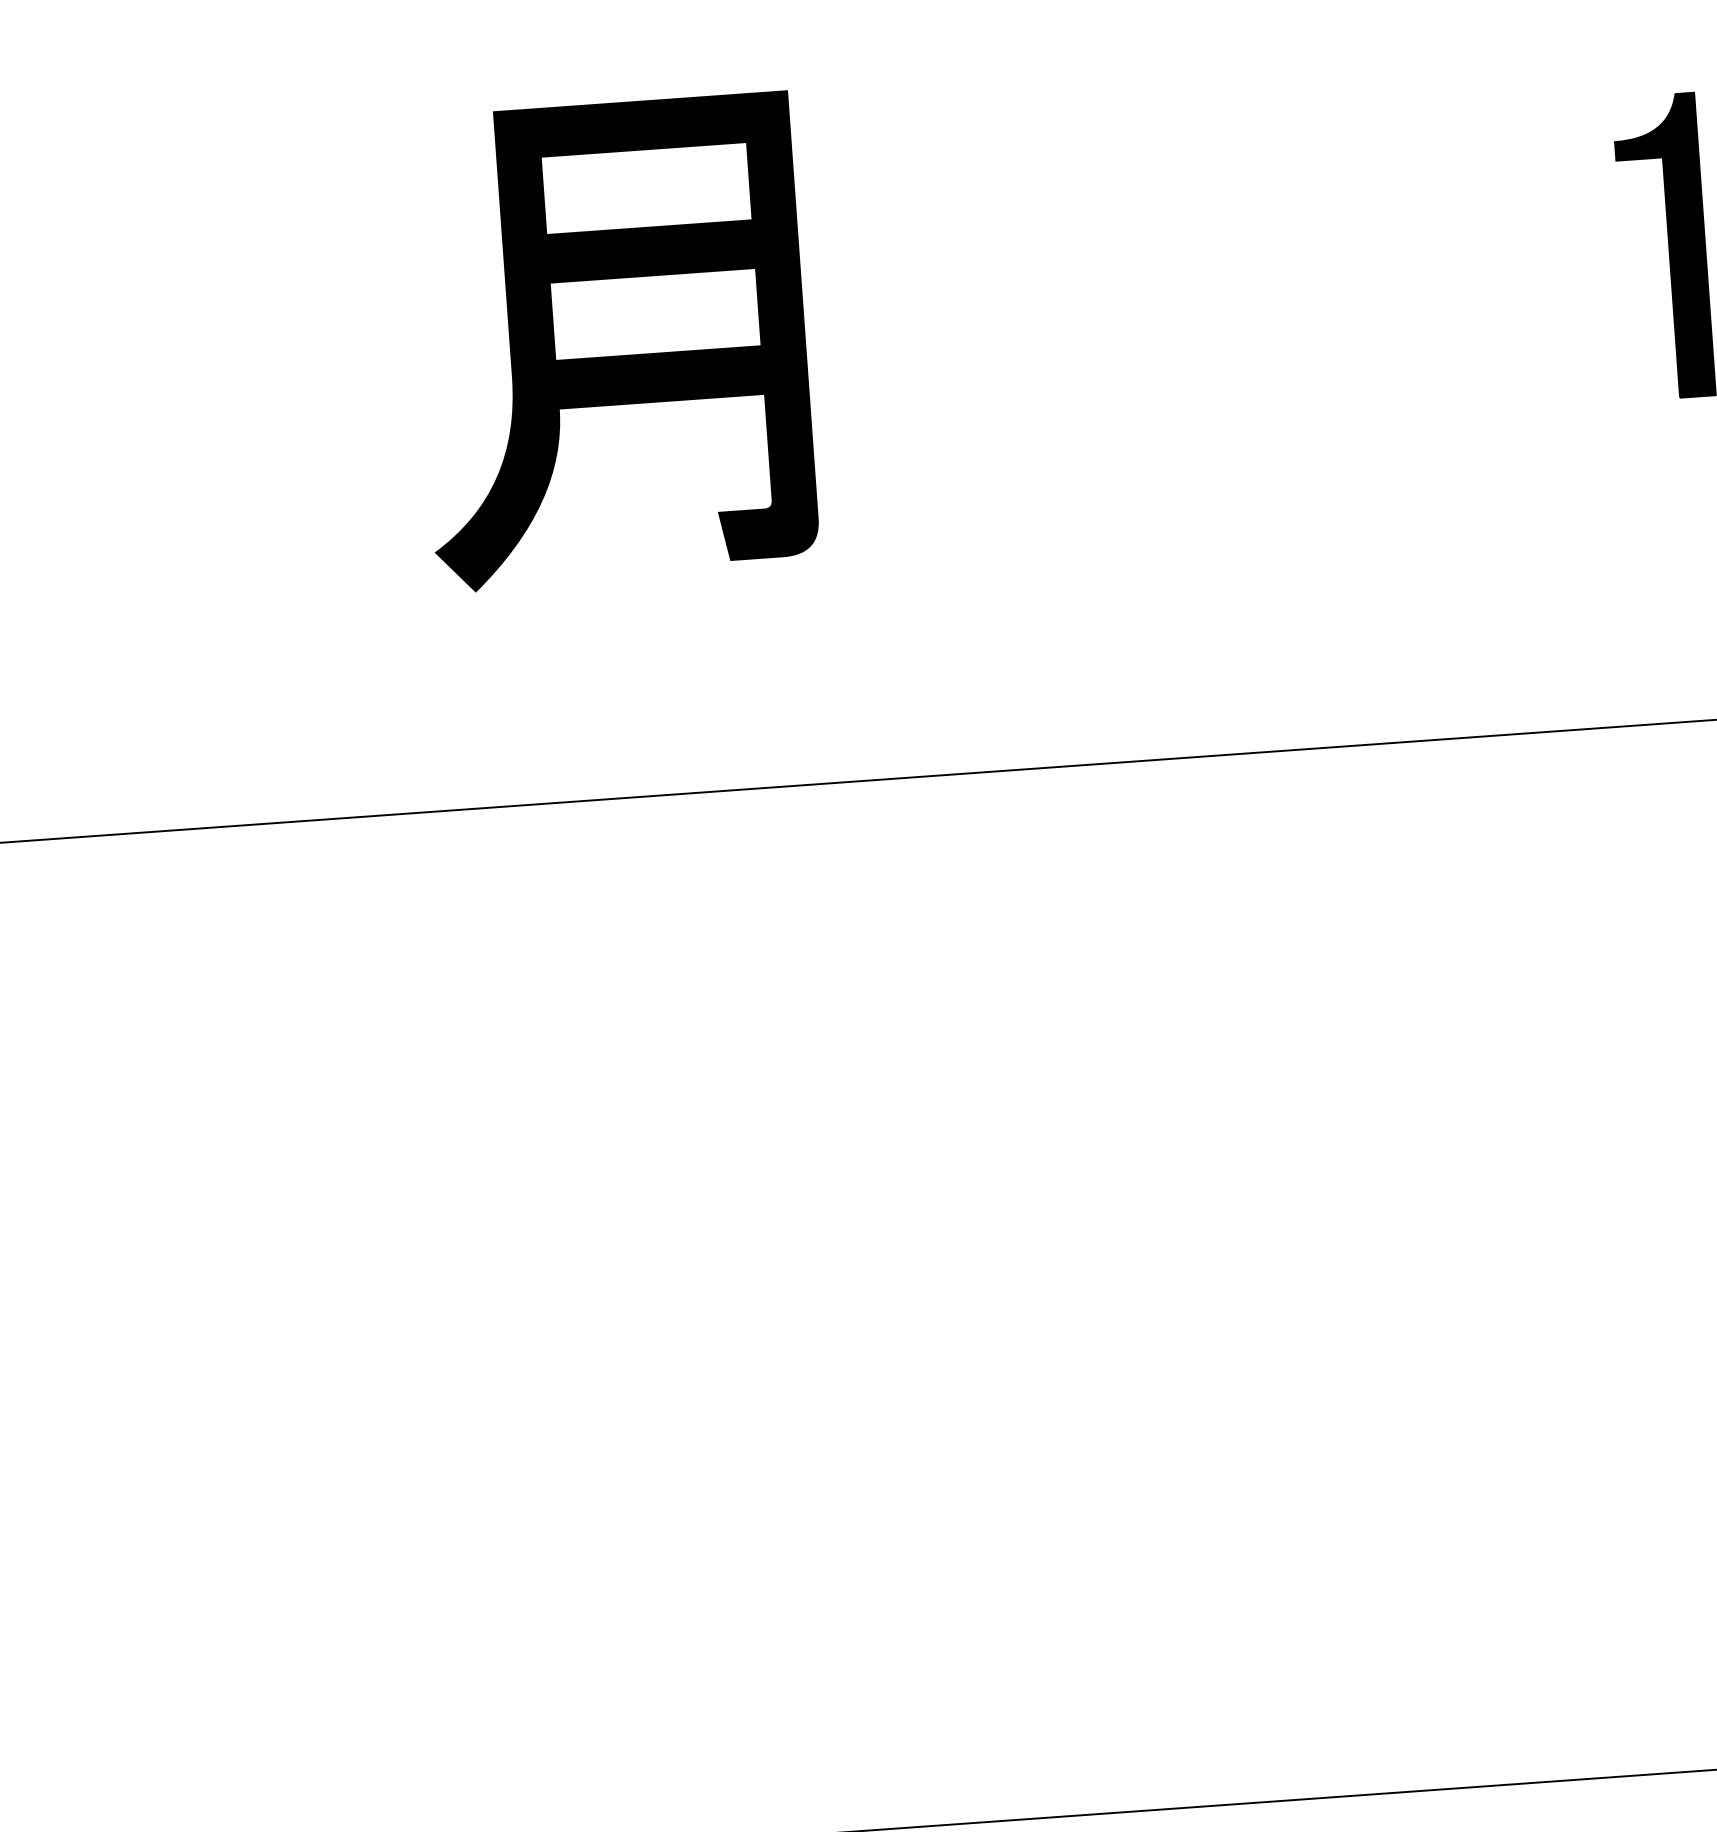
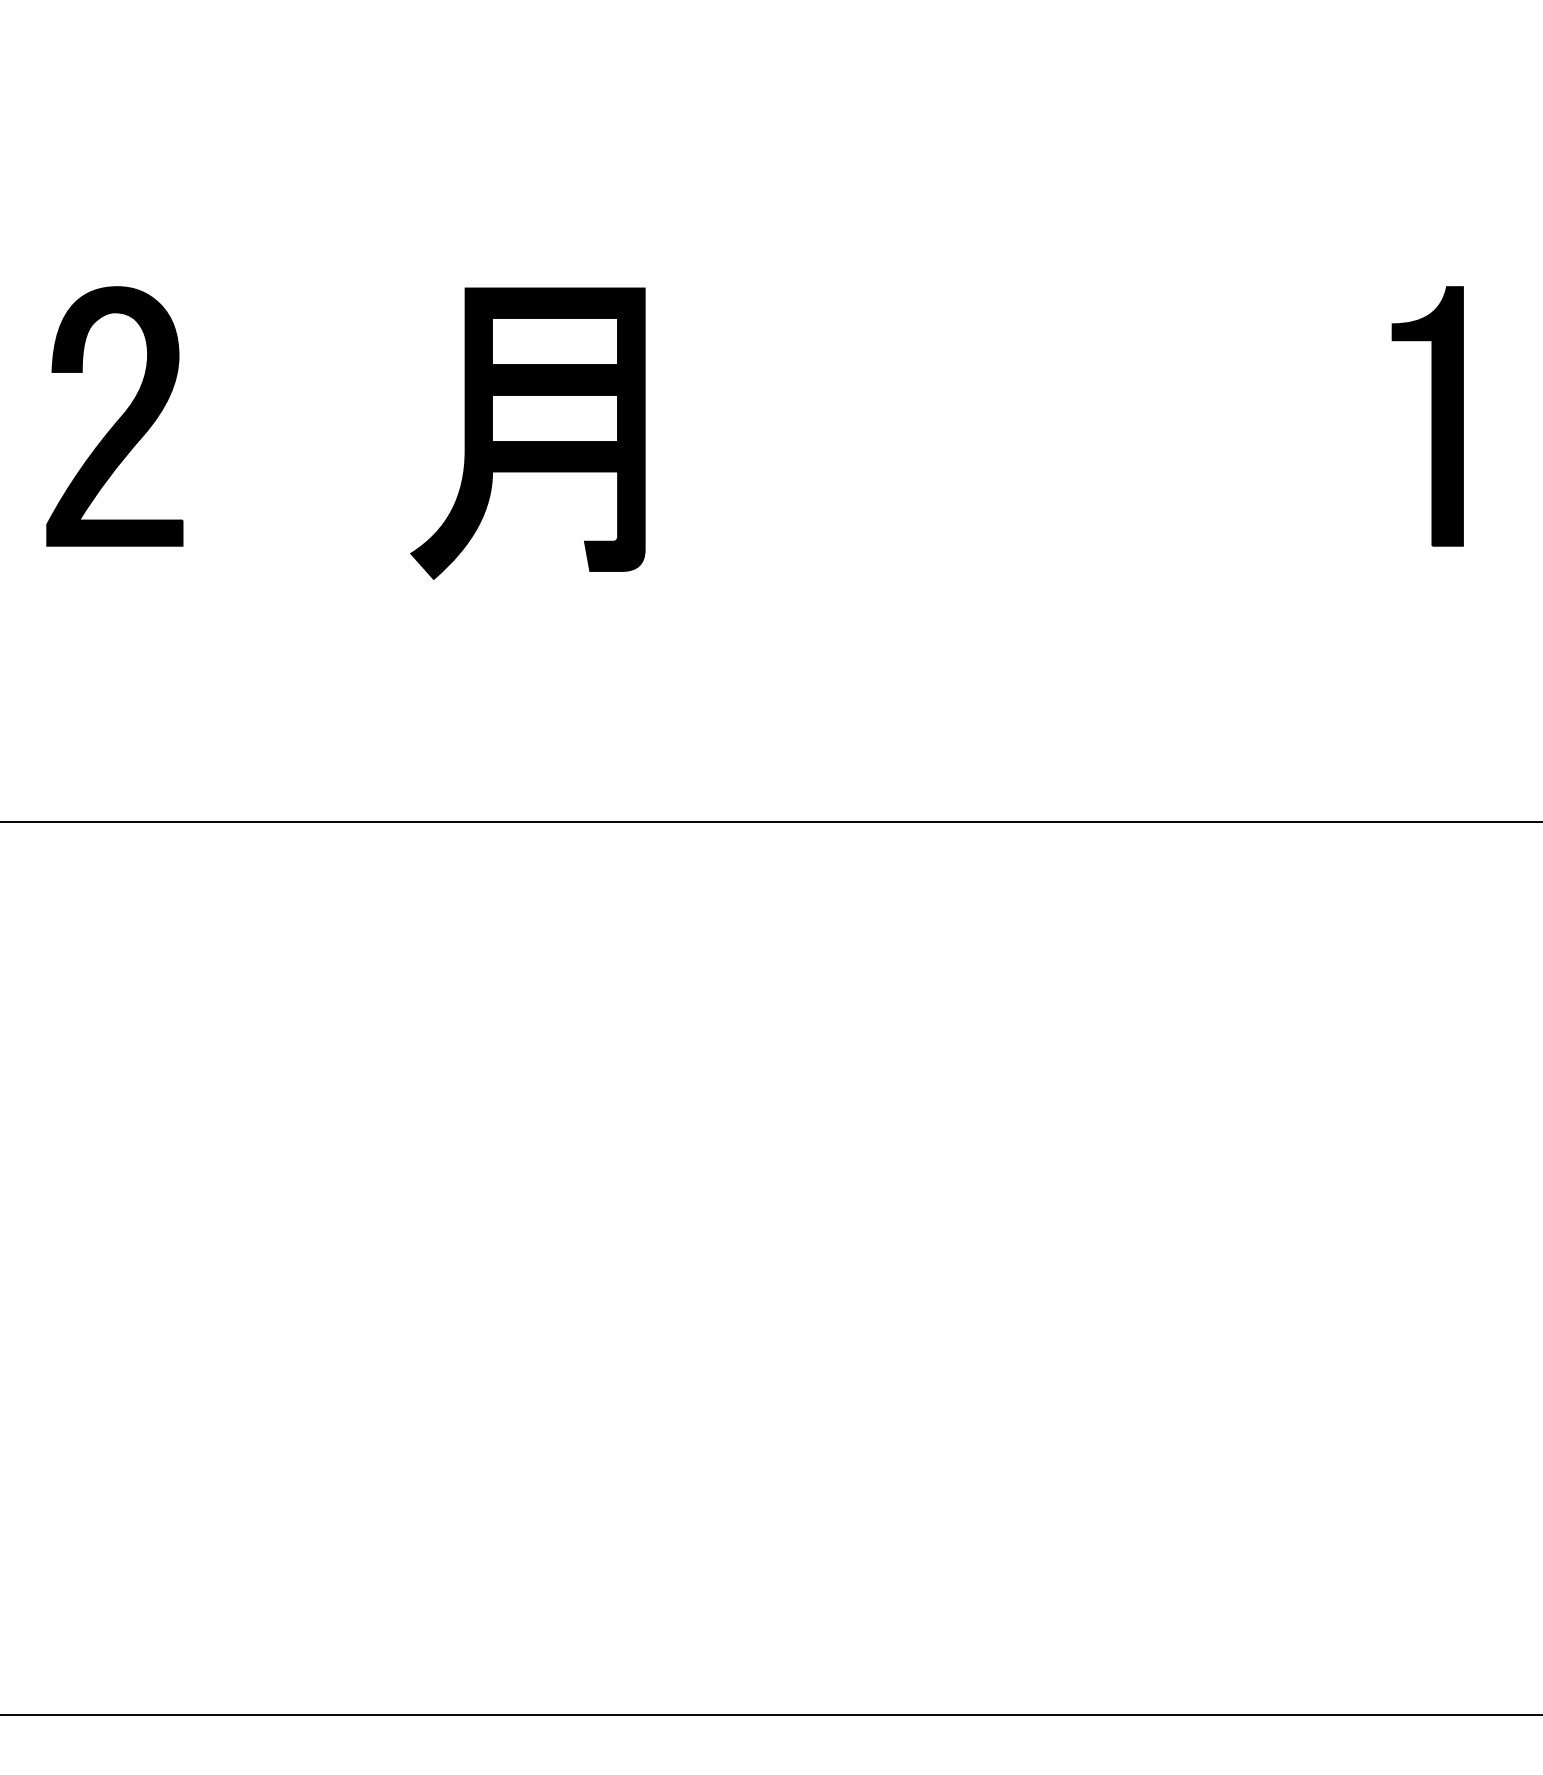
part: (612, 342) -> (527, 433), size x0.71
part: (128, 357) -> (114, 416), added

